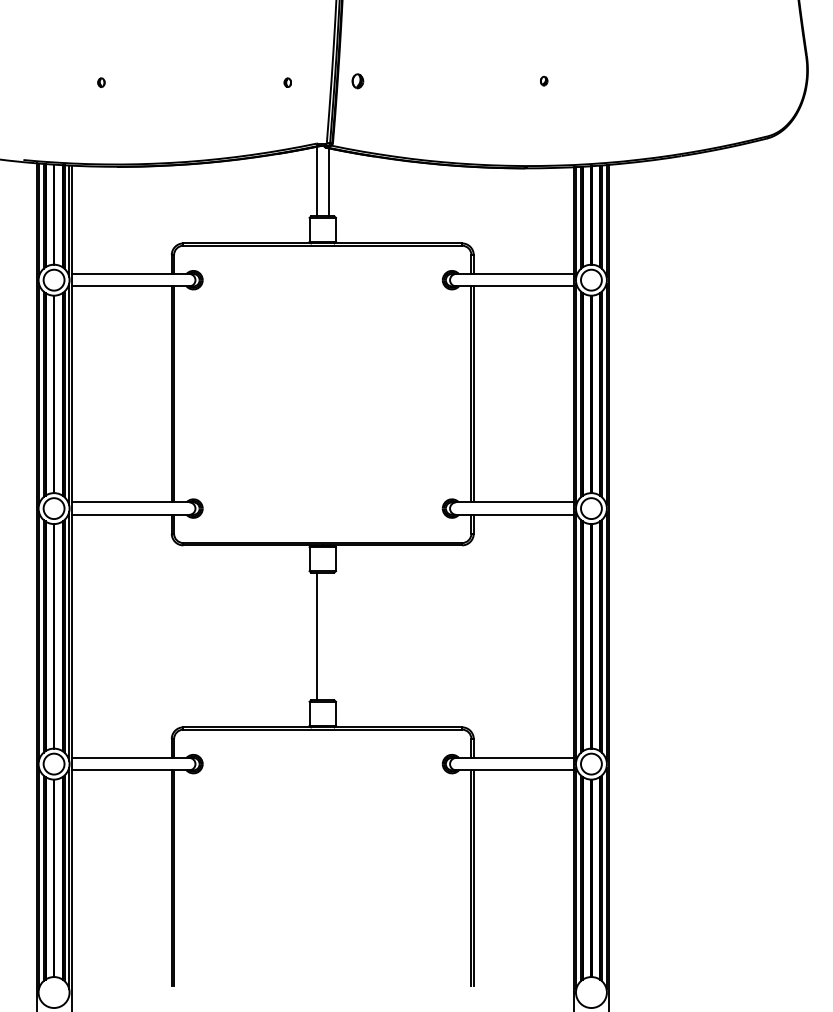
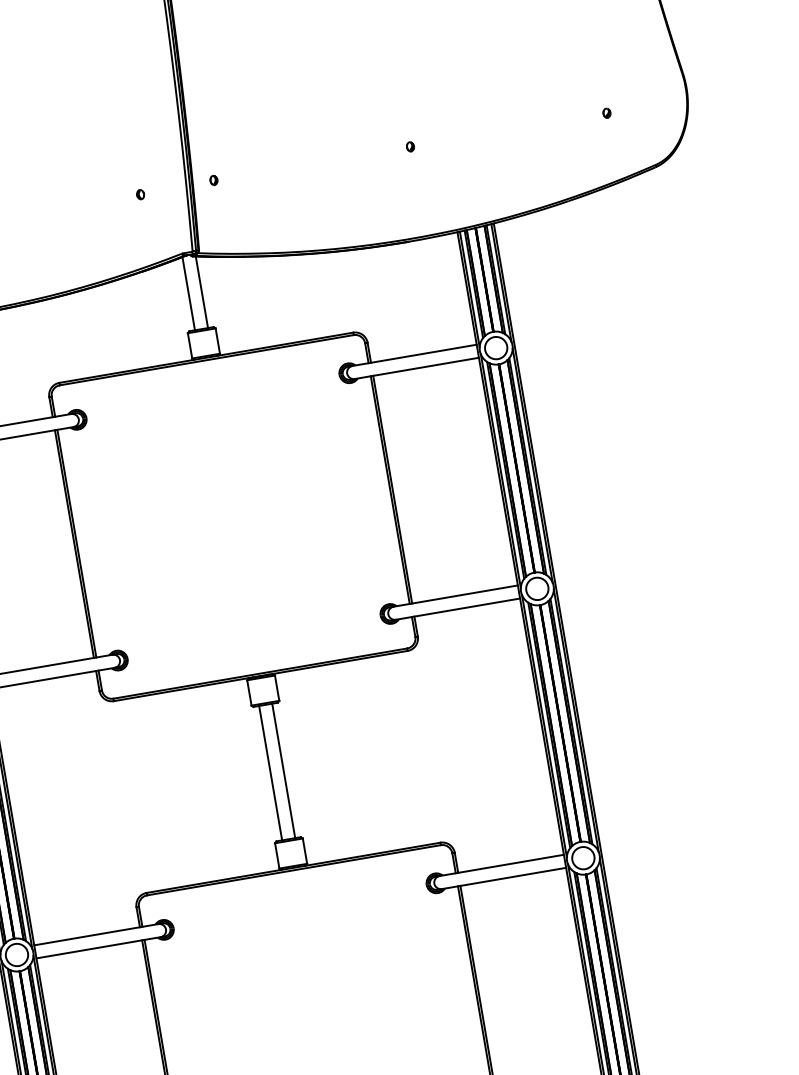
part: (357, 80) -> (213, 179), size x0.62
part: (730, 80) -> (606, 112), added
line: (328, 636) -> (283, 771), added

